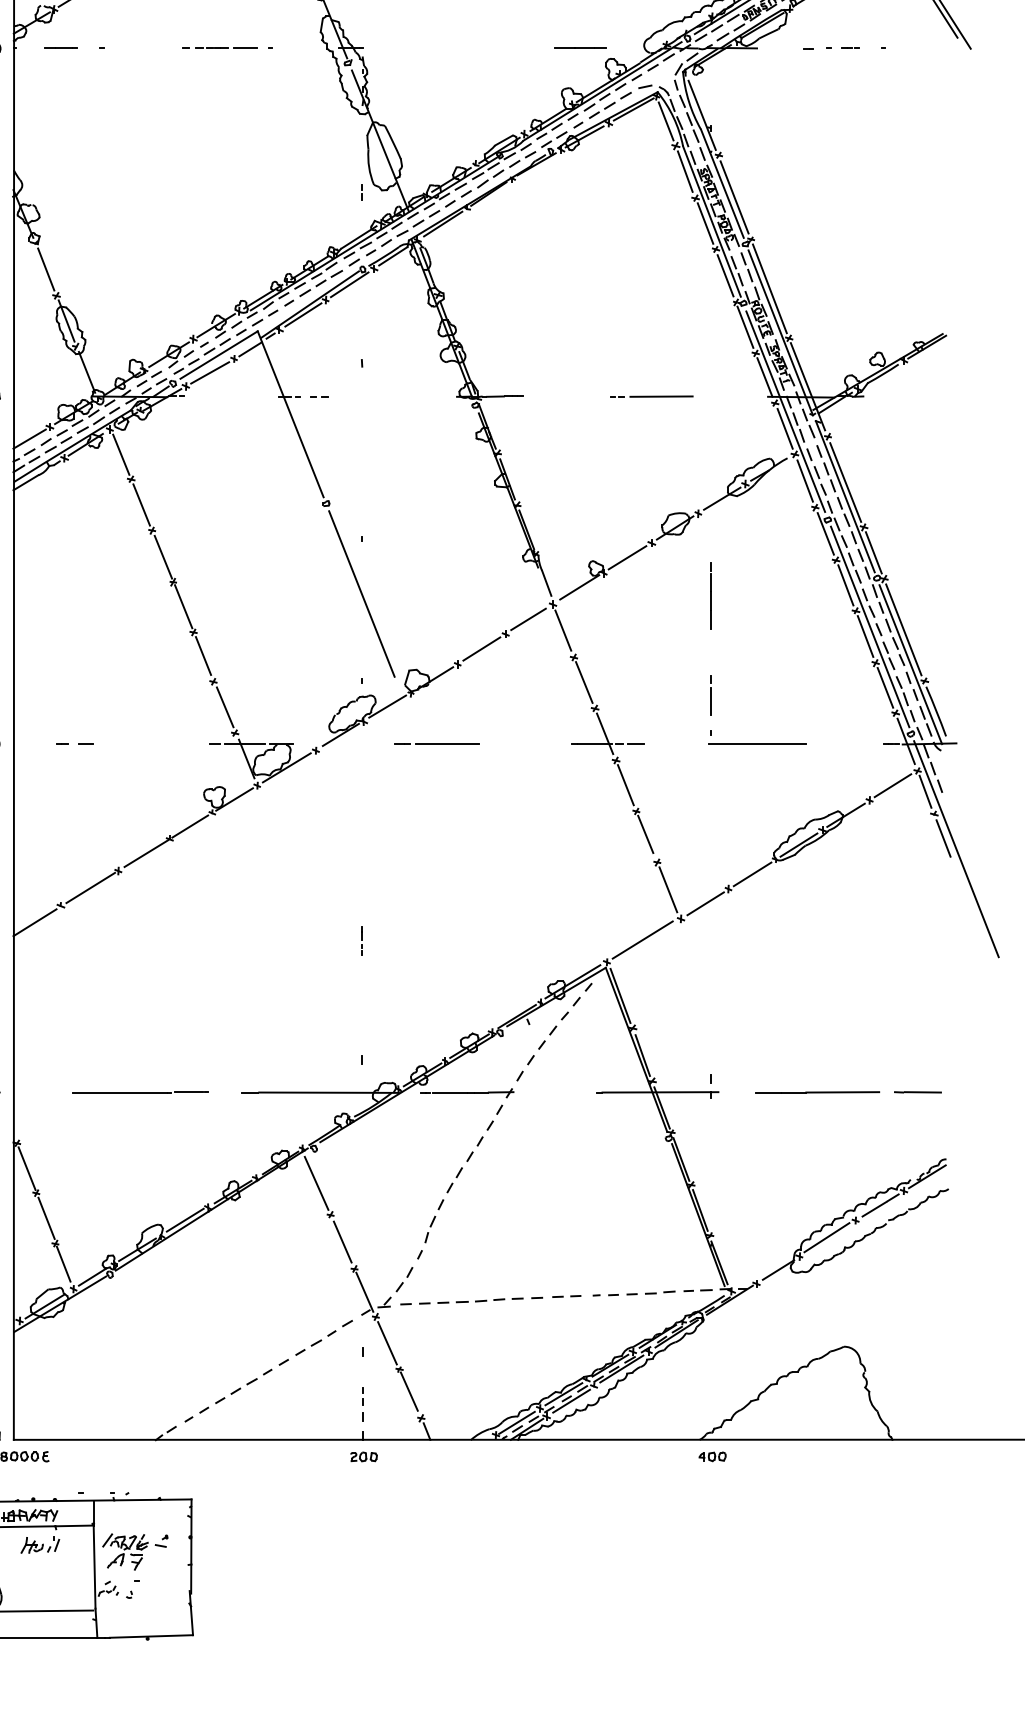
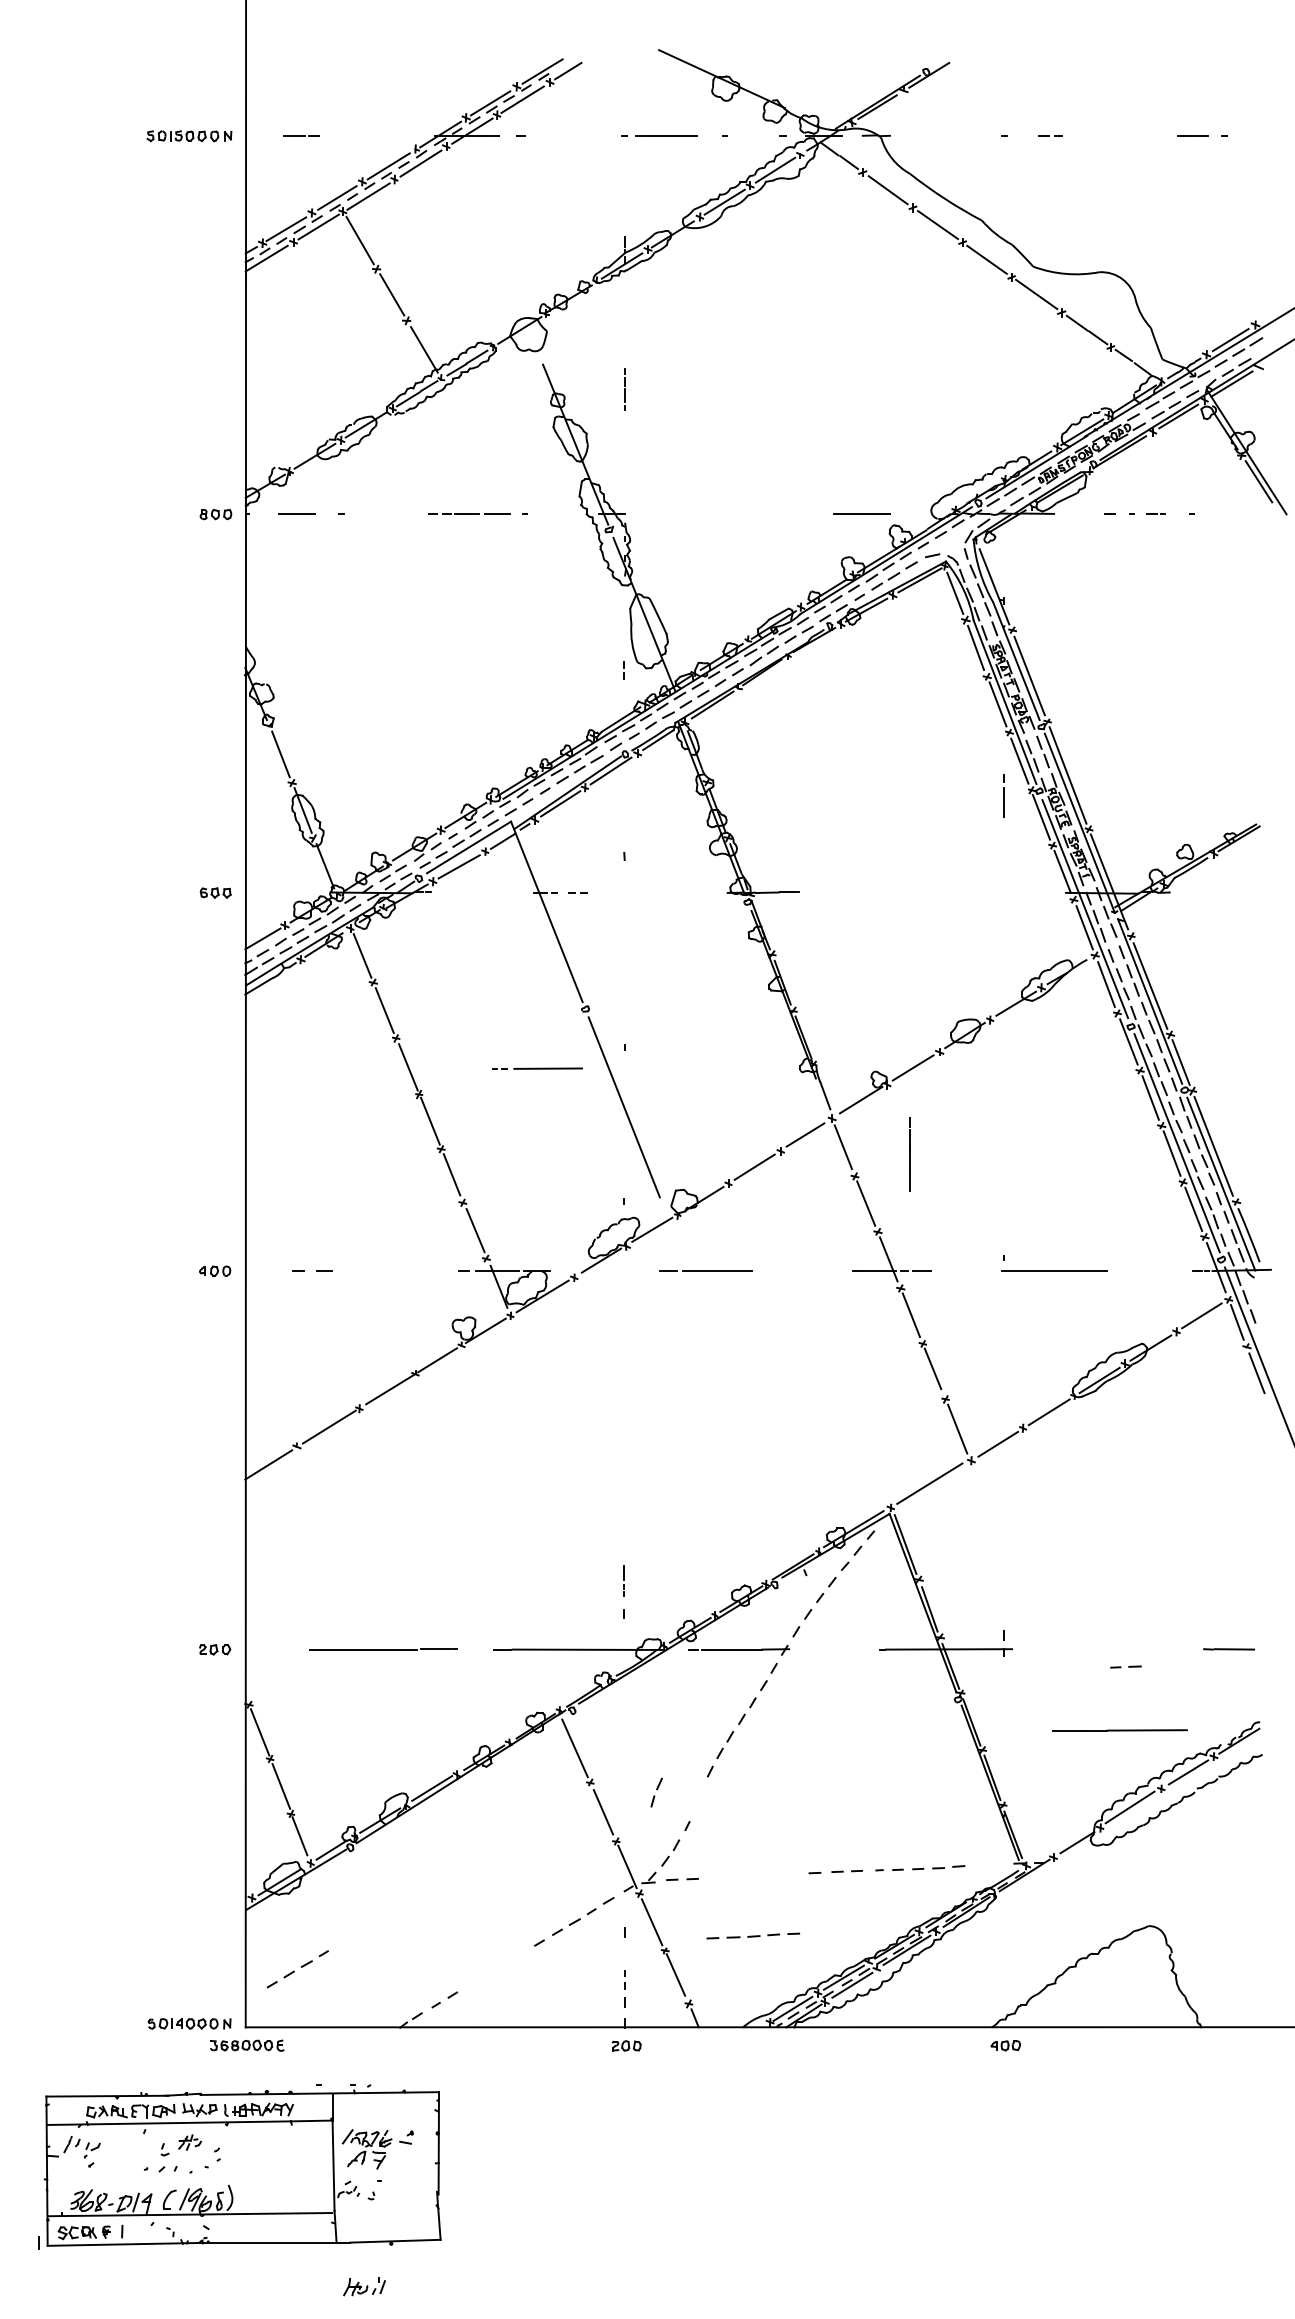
line: (651, 396) -> (537, 1068), moved
line: (710, 595) -> (909, 1154), moved
line: (710, 695) -> (1003, 795), moved
line: (361, 940) -> (623, 1580), moved
line: (817, 1092) -> (1119, 1730), moved
part: (430, 1229) -> (656, 1792), moved
line: (700, 1290) -> (1128, 1666), moved
part: (479, 1300) -> (752, 1935), moved
part: (243, 1386) -> (297, 1969), moved
part: (40, 1544) -> (364, 2286), moved

